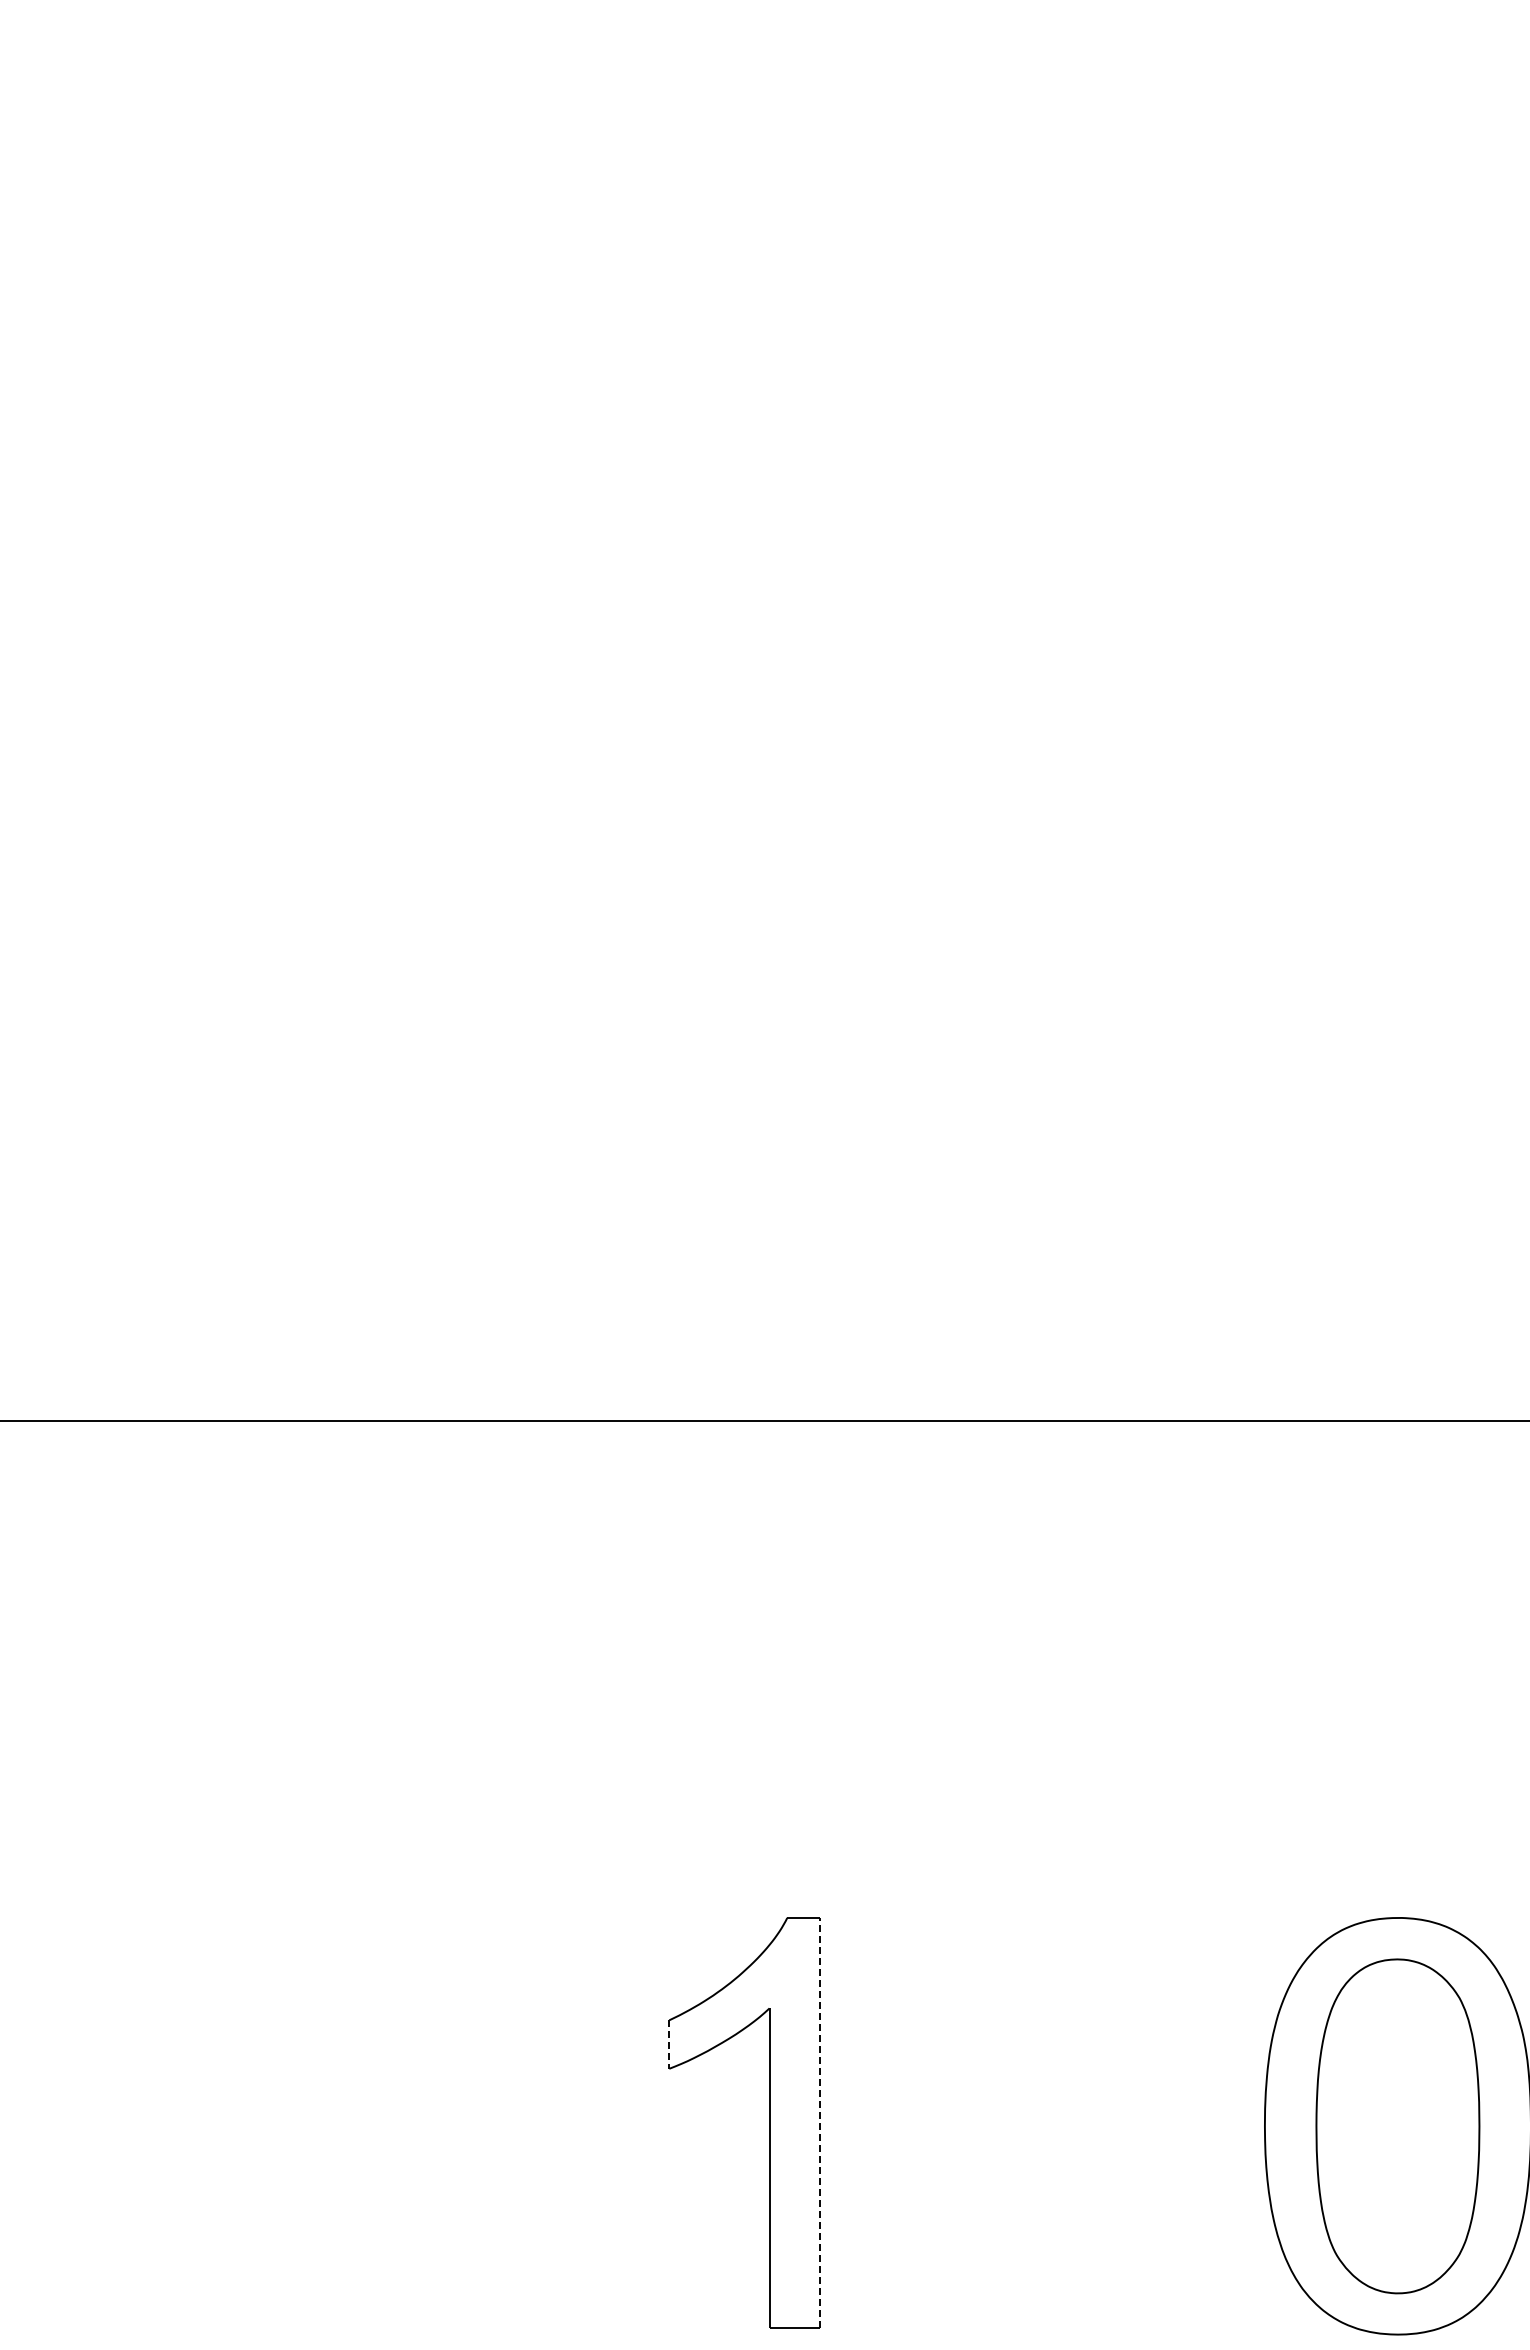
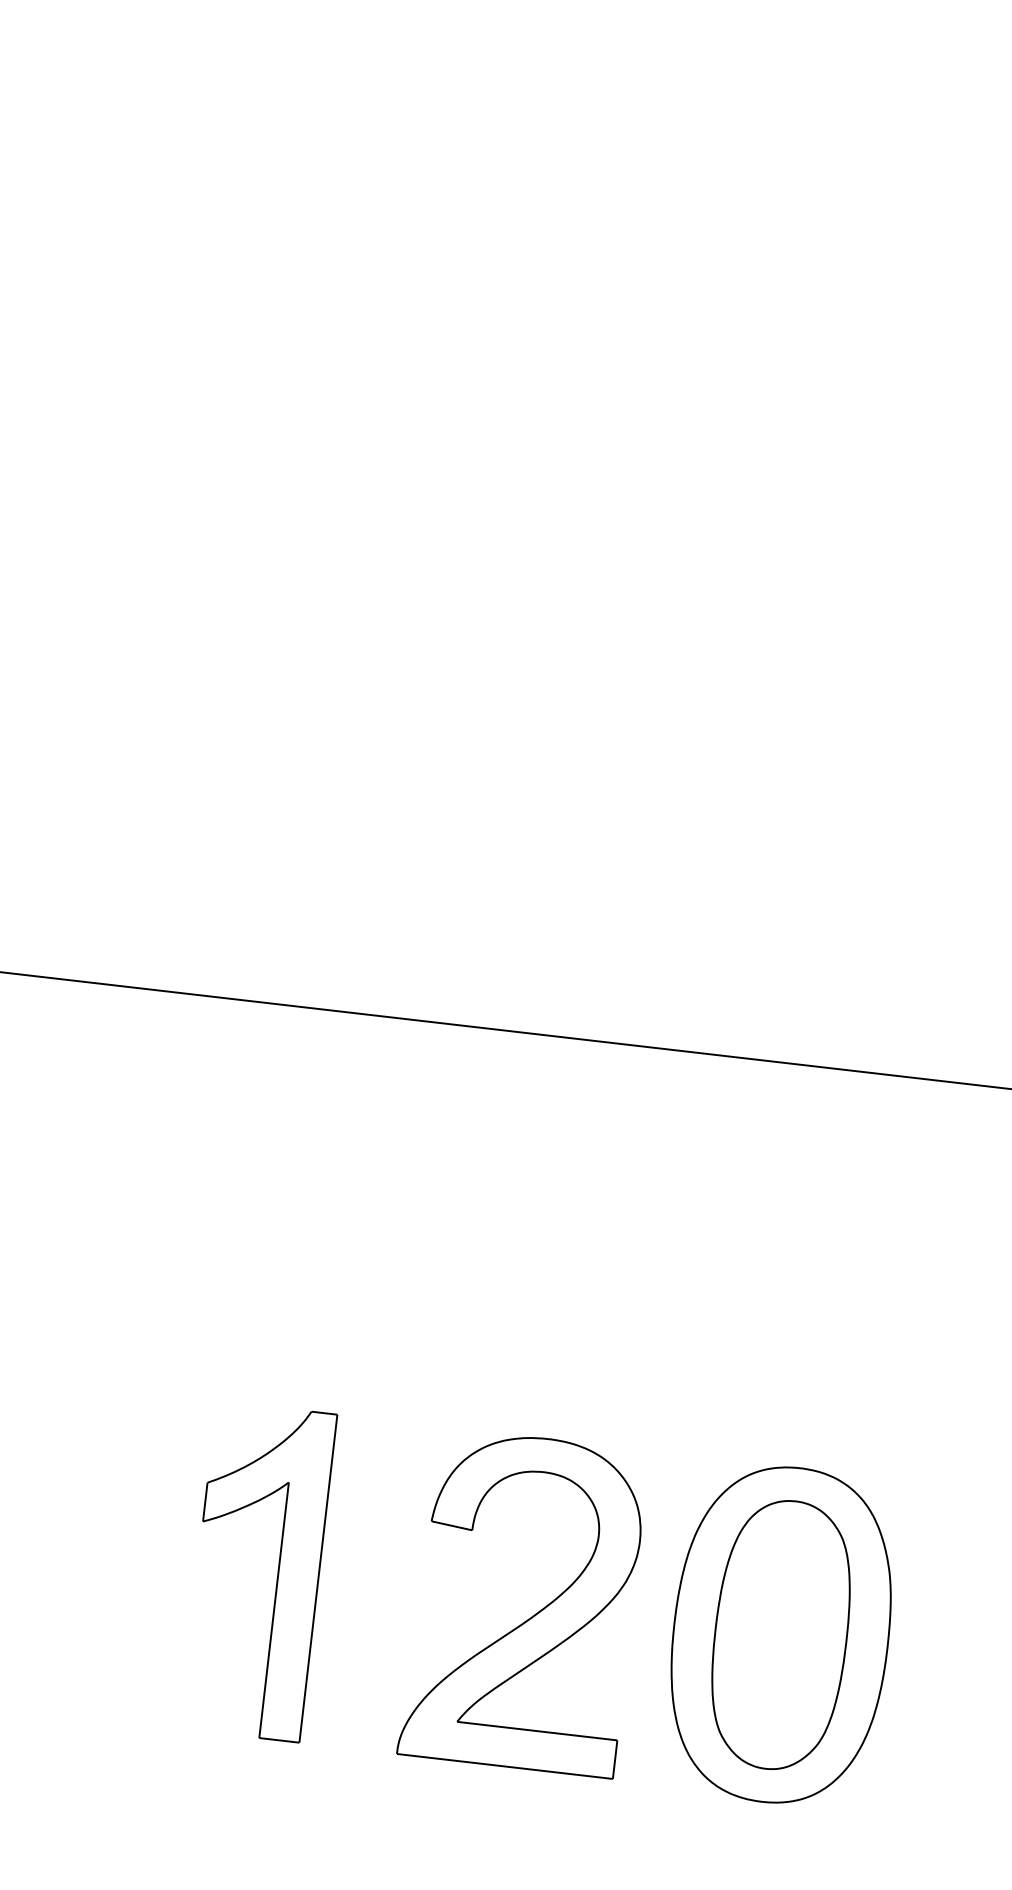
line: (669, 2045) -> (205, 1502), dashed -> solid
line: (819, 2122) -> (318, 1578), dashed -> solid
part: (1089, 2137) -> (533, 1615), added

